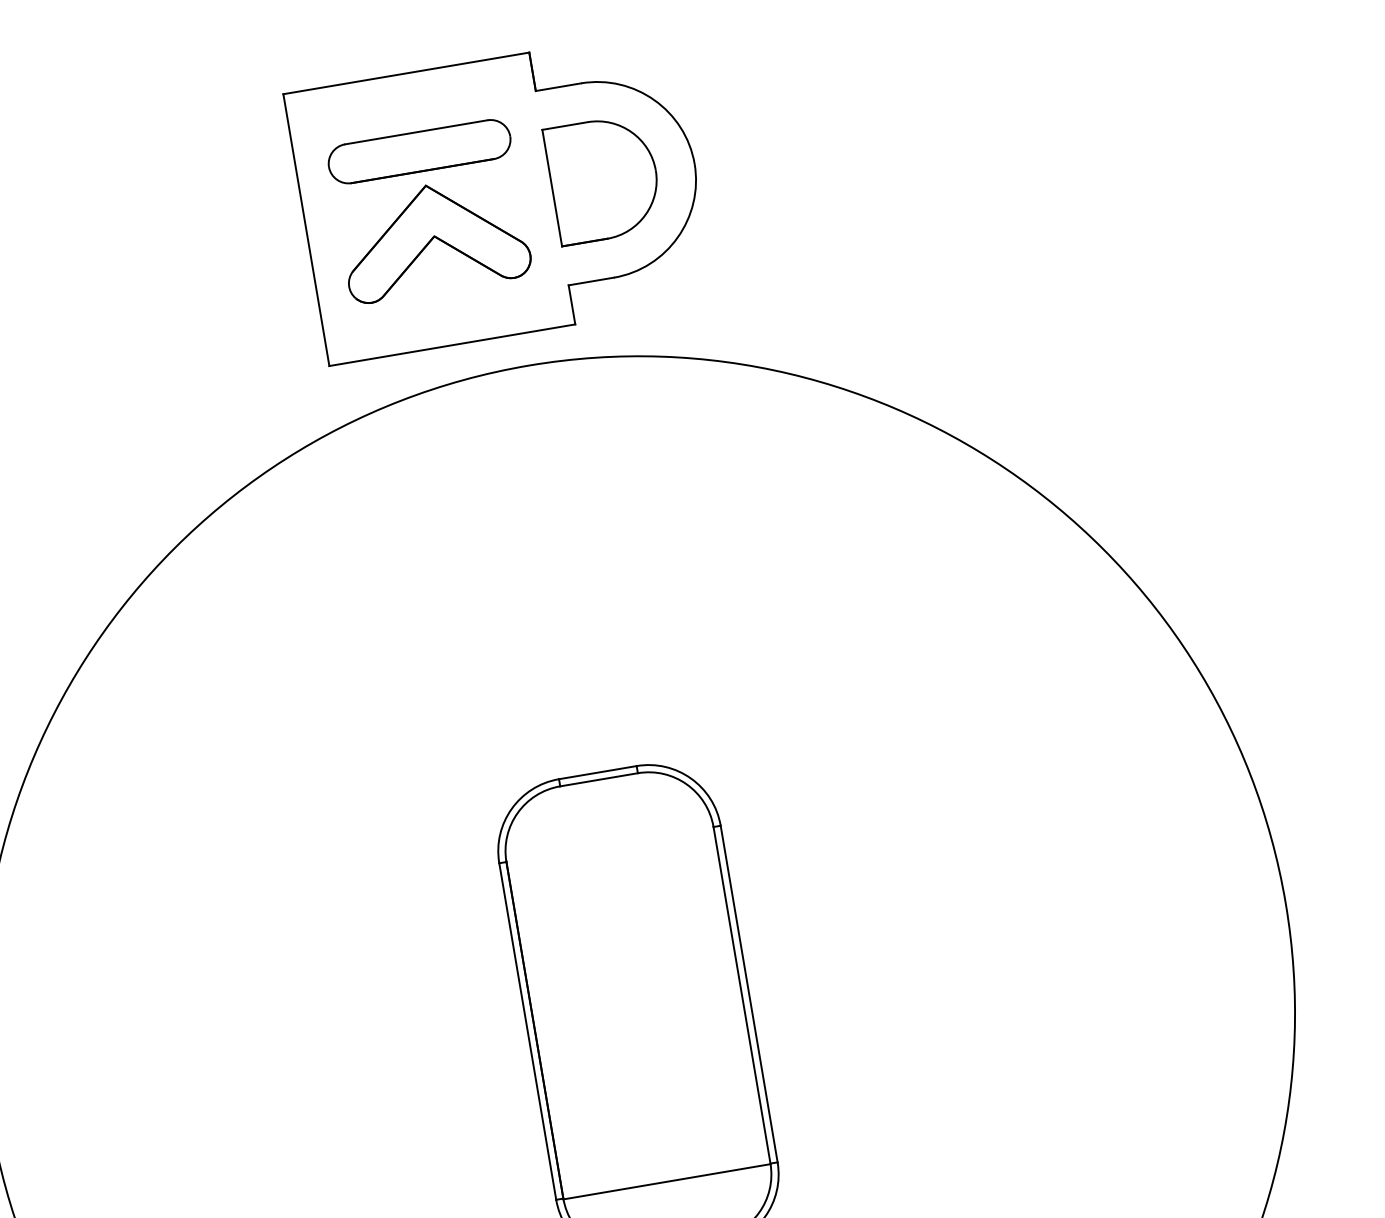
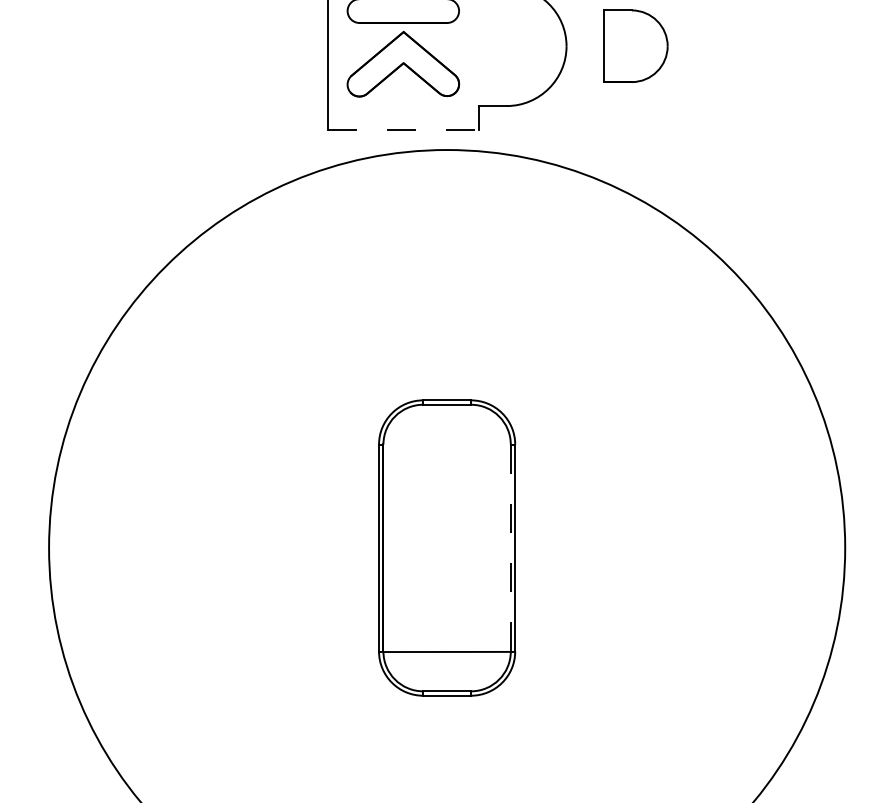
part: (603, 178) -> (635, 45), moved
line: (452, 345) -> (403, 130), solid -> dashed
line: (741, 996) -> (510, 548), solid -> dashed

